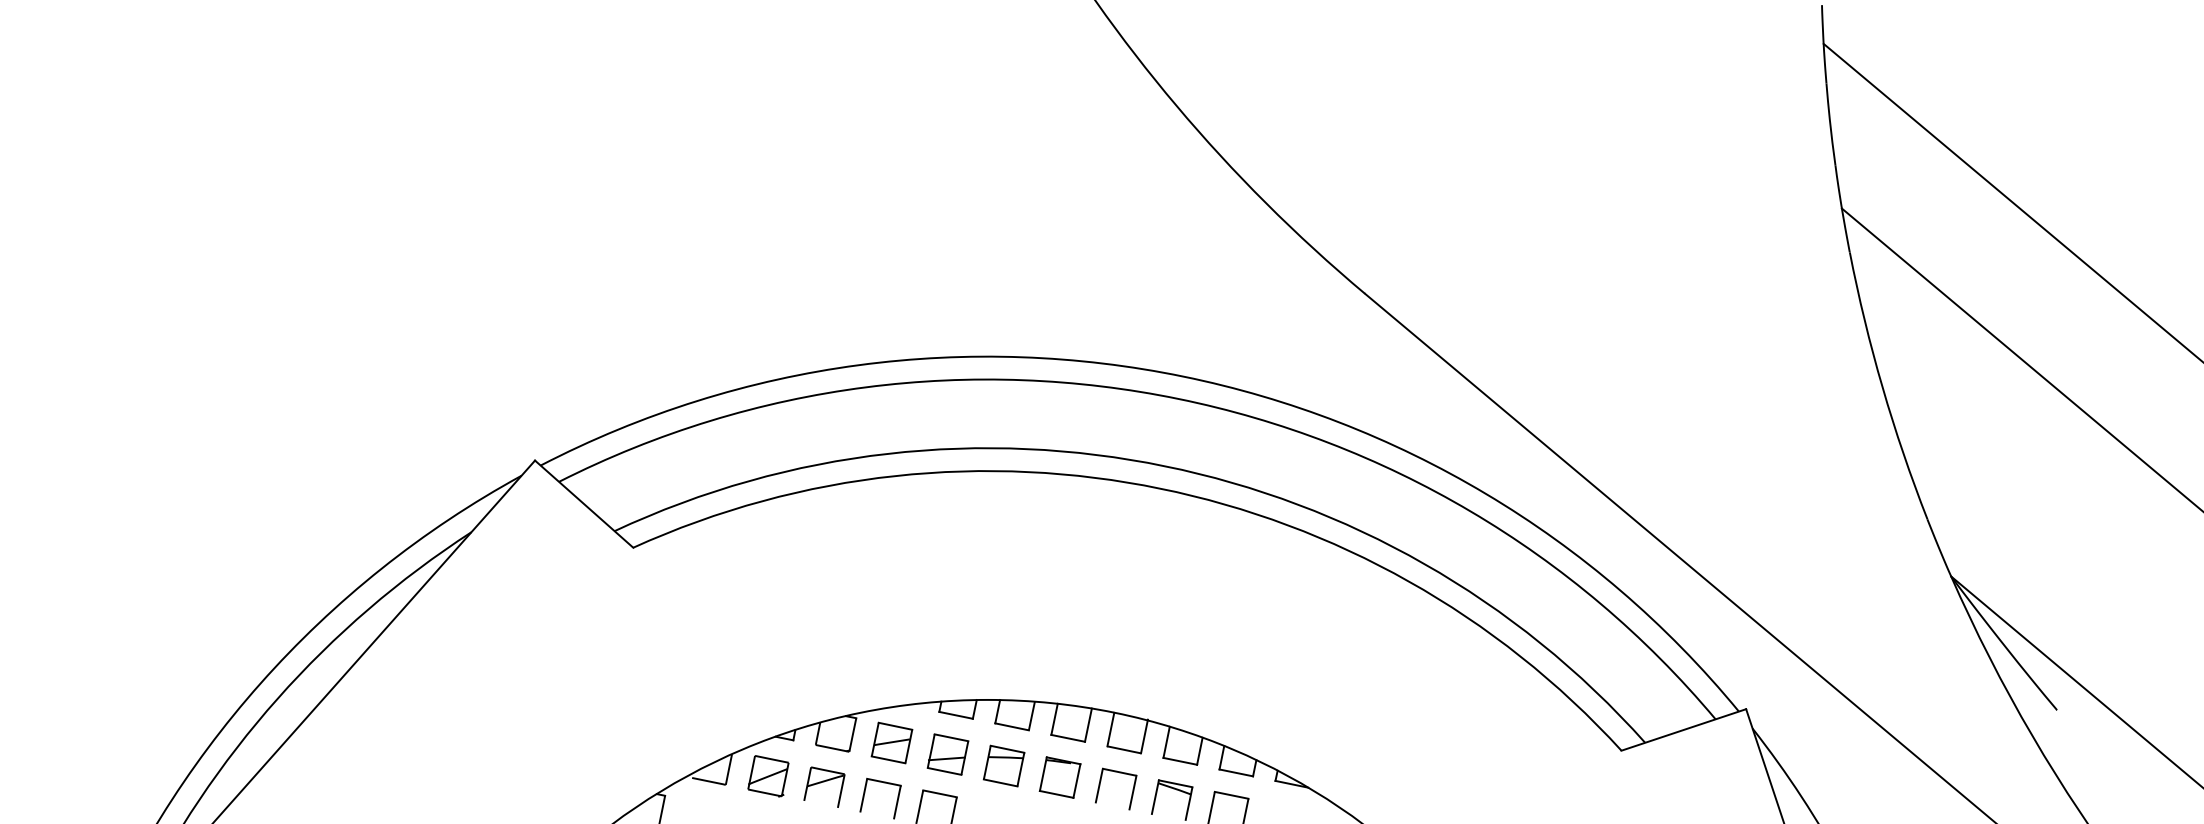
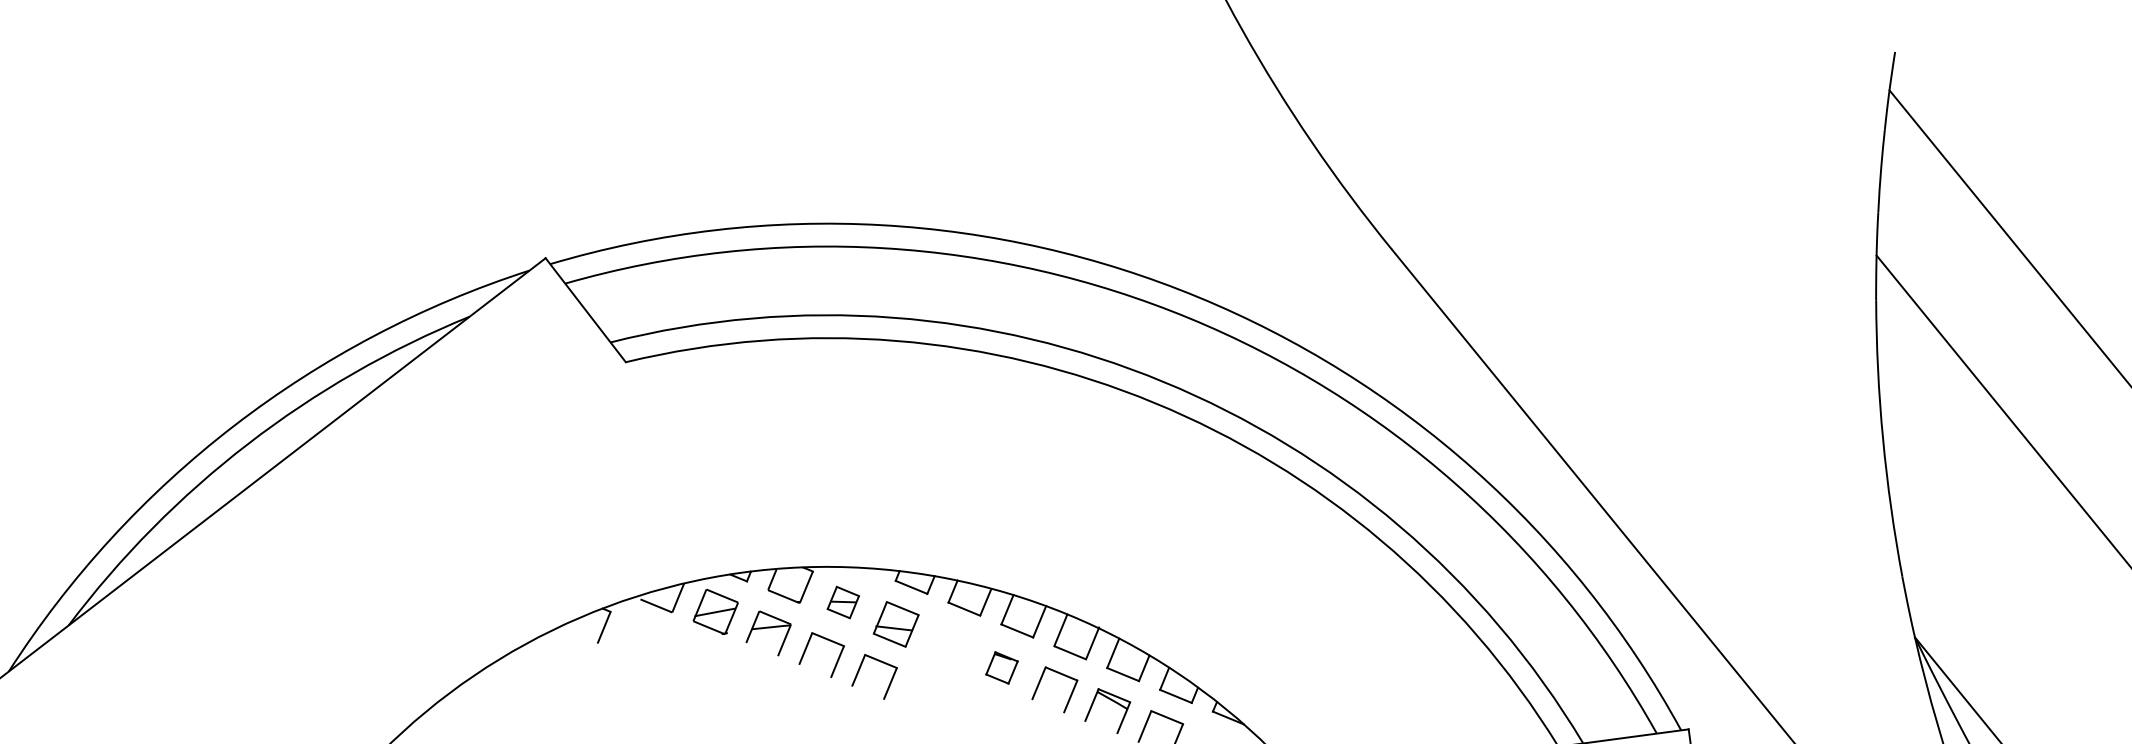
part: (891, 742) -> (842, 601), size x0.7
part: (1003, 765) -> (948, 645), removed
part: (1059, 777) -> (1001, 667), size x0.7

